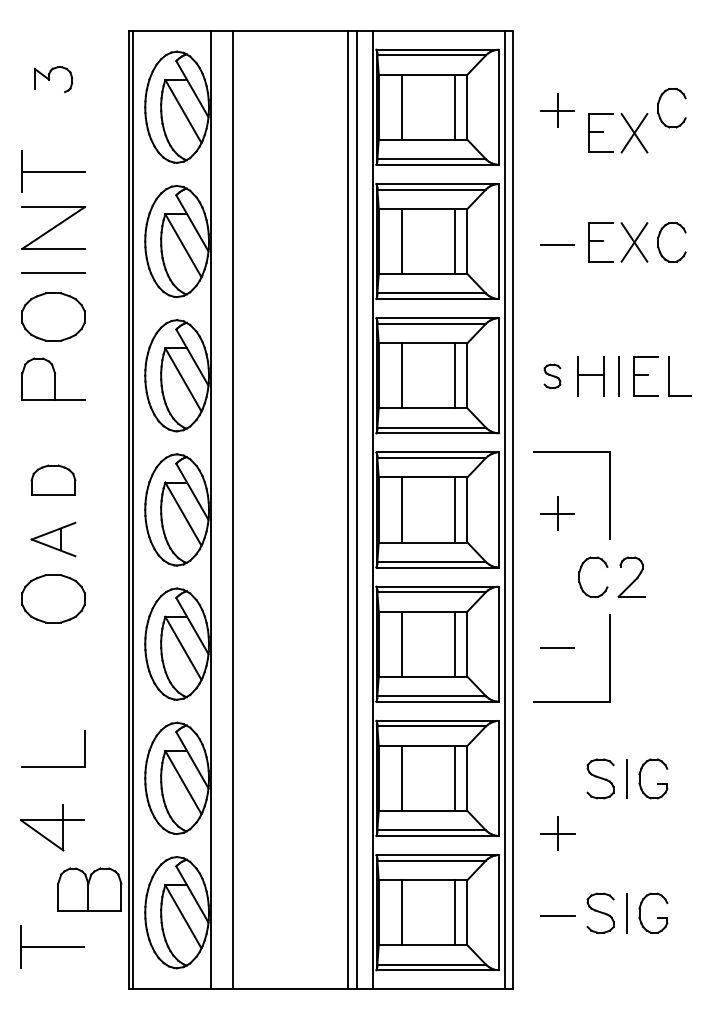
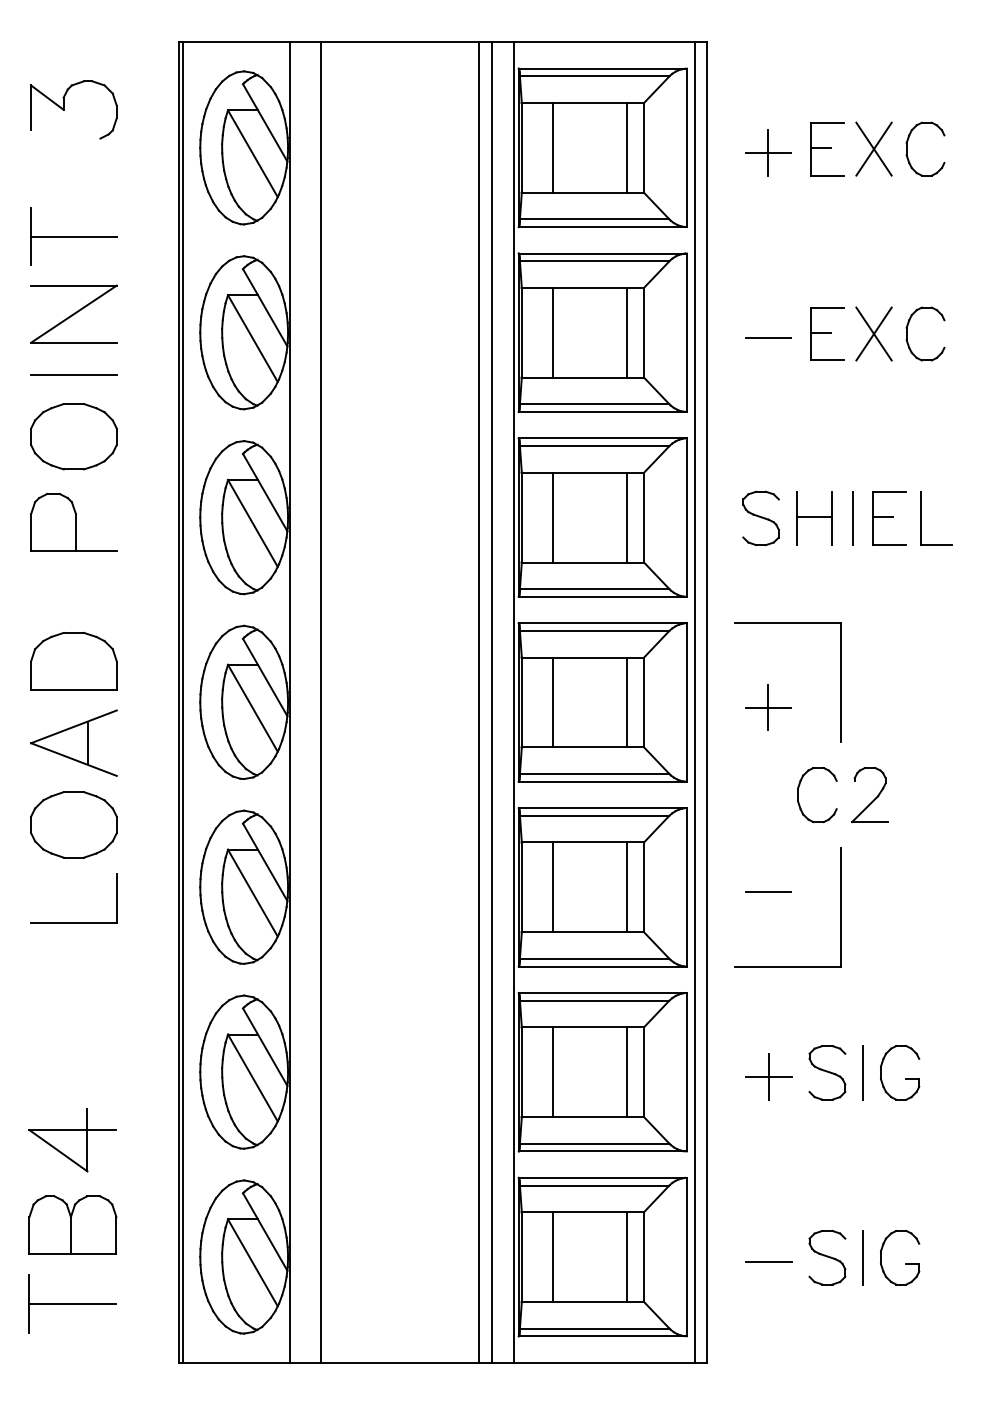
part: (53, 79) -> (73, 109), size x1.67
part: (627, 141) -> (864, 160), moved
part: (552, 376) -> (761, 518), size x1.67
part: (53, 479) -> (73, 660), size x1.43
part: (53, 539) -> (73, 743), size x1.43
part: (53, 766) -> (73, 922), moved
part: (557, 833) -> (768, 1076), moved
part: (89, 889) -> (72, 1225), moved

